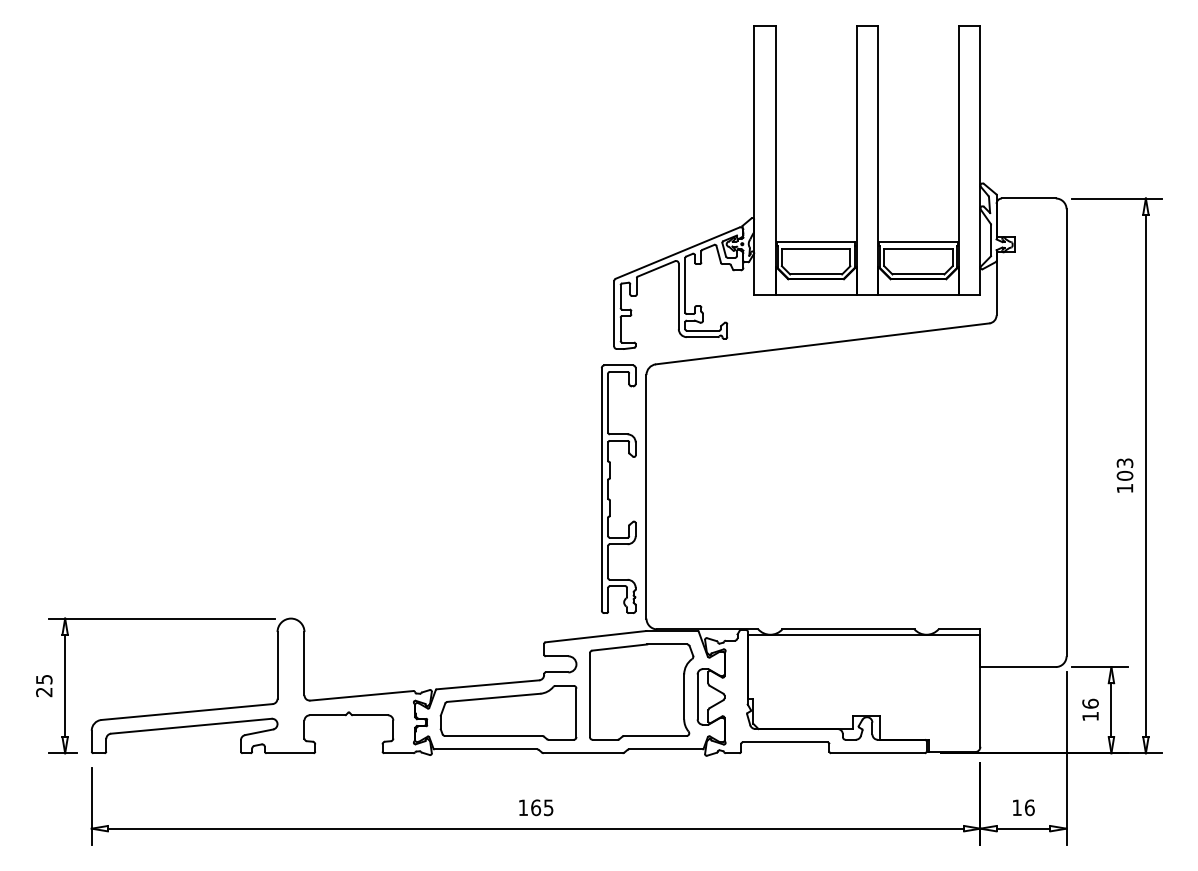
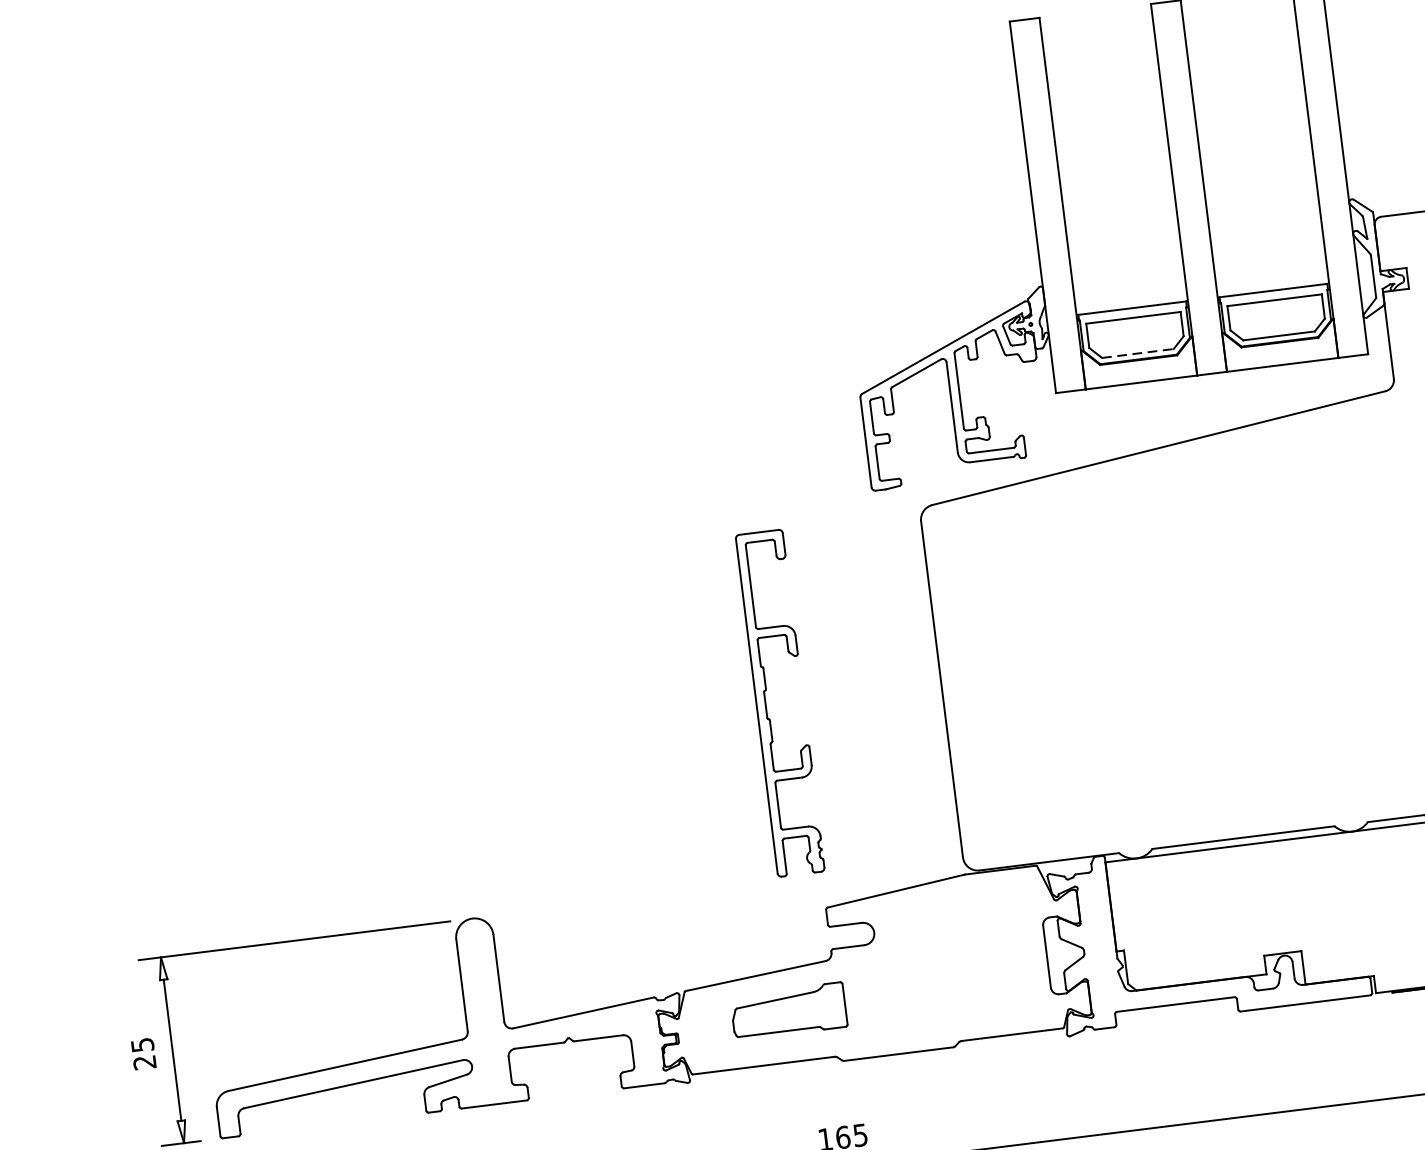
line: (816, 274) -> (1138, 353), solid -> dashed
part: (608, 488) -> (765, 703), moved
part: (641, 691) -> (968, 958), removed
part: (508, 712) -> (788, 1010), size x0.6

